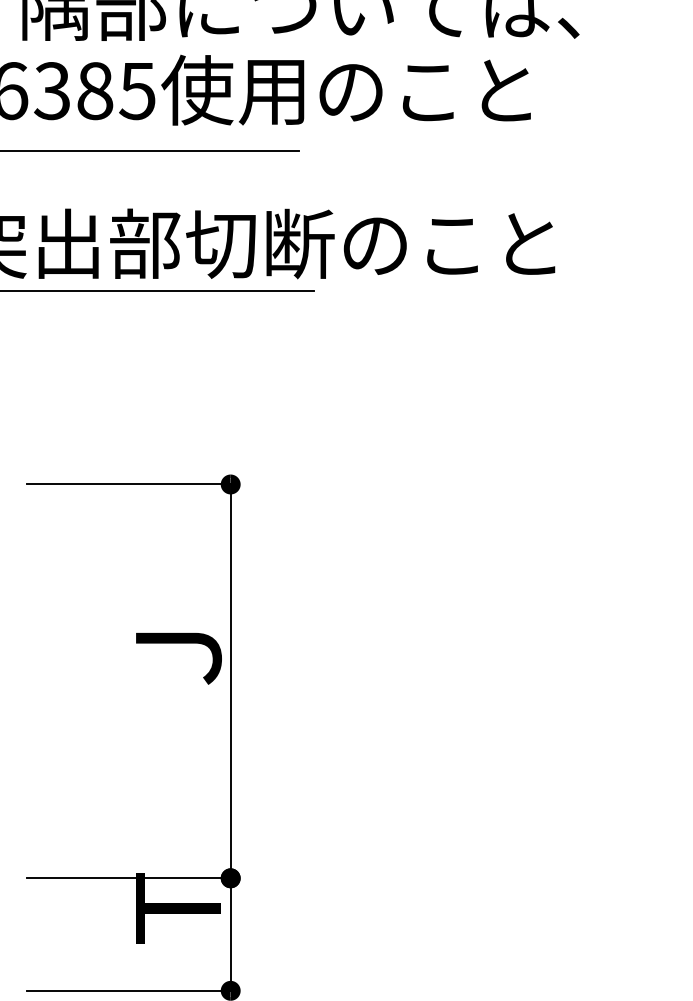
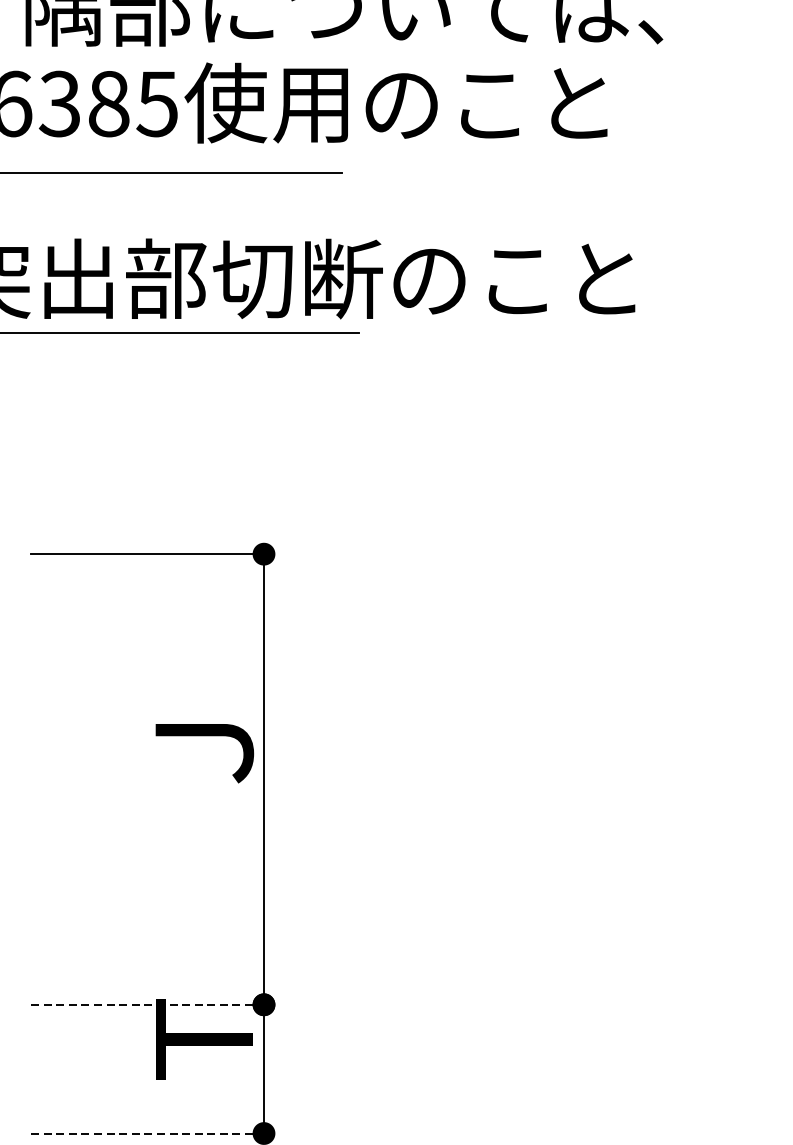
line: (129, 878) -> (148, 1005), solid -> dashed
line: (129, 990) -> (148, 1133), solid -> dashed

